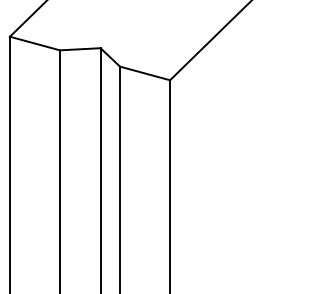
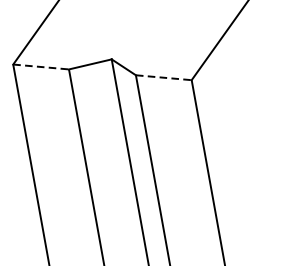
line: (34, 43) -> (40, 67), solid -> dashed
line: (145, 73) -> (164, 77), solid -> dashed

